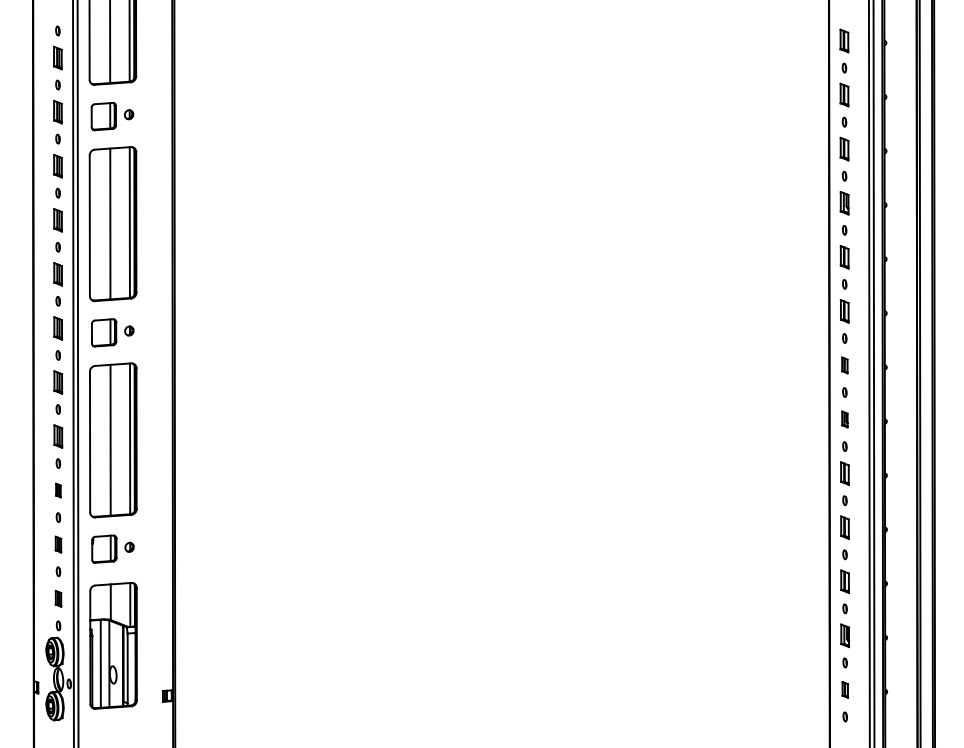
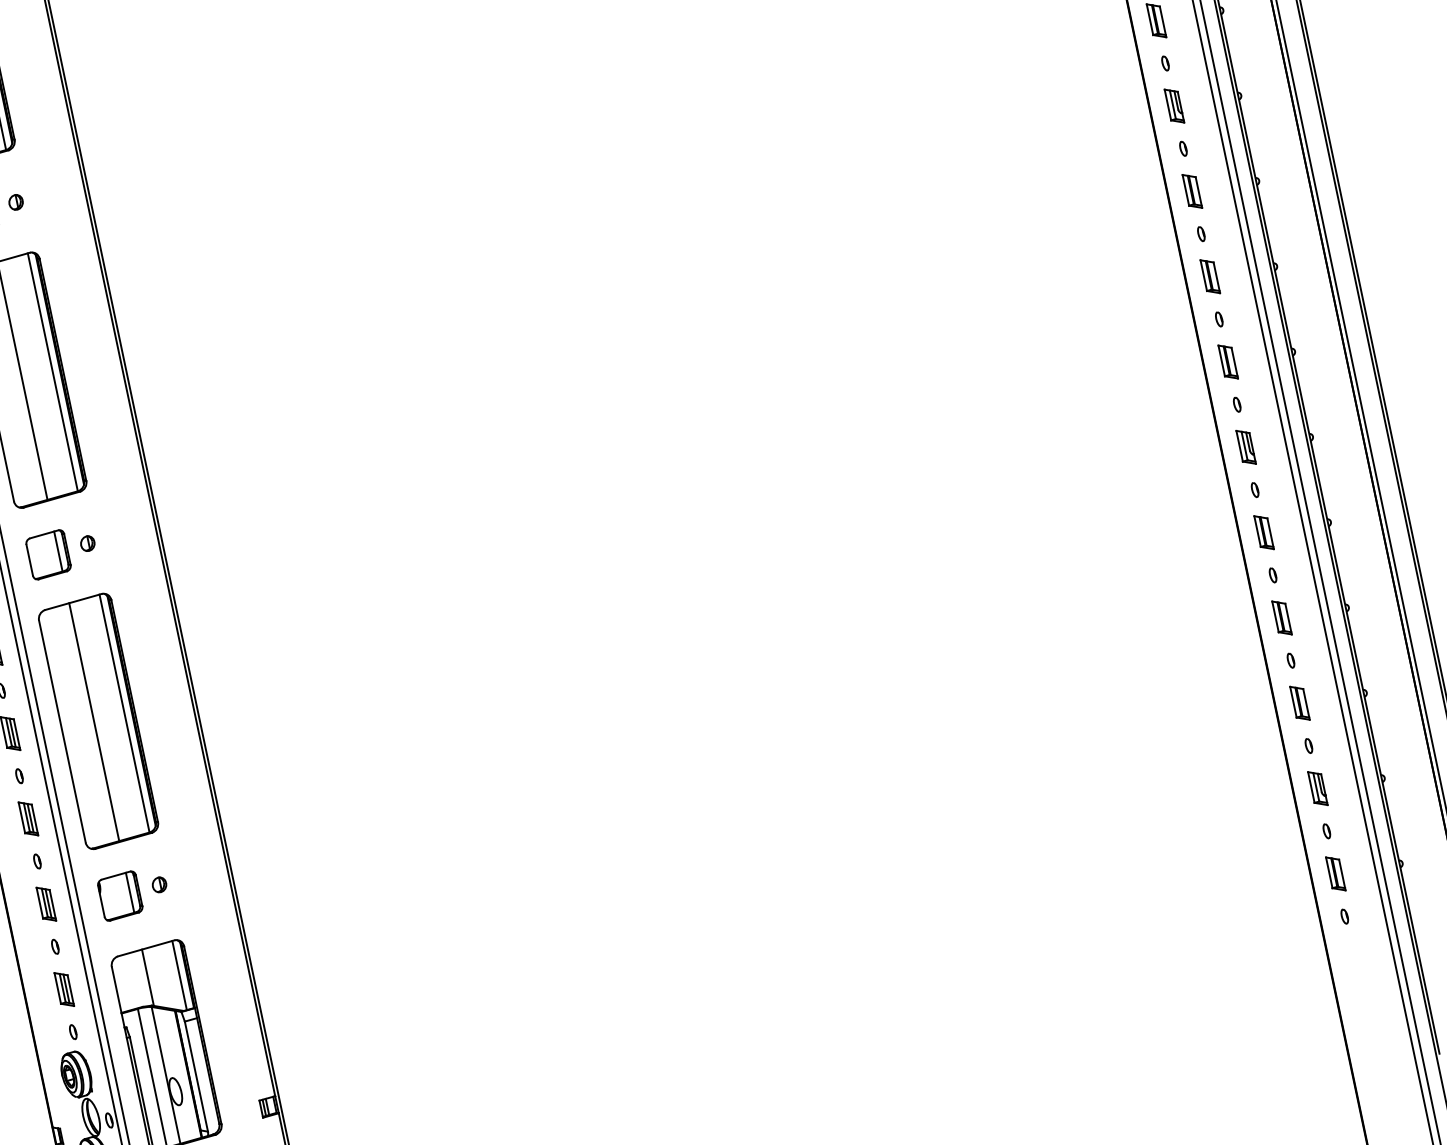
part: (844, 365) -> (1227, 362), size x1.43
part: (844, 419) -> (1245, 447), size x1.43
part: (58, 490) -> (28, 818), size x1.67
part: (58, 544) -> (46, 903), size x1.43
part: (58, 598) -> (64, 989), size x1.43
part: (845, 689) -> (1336, 873), size x1.43

